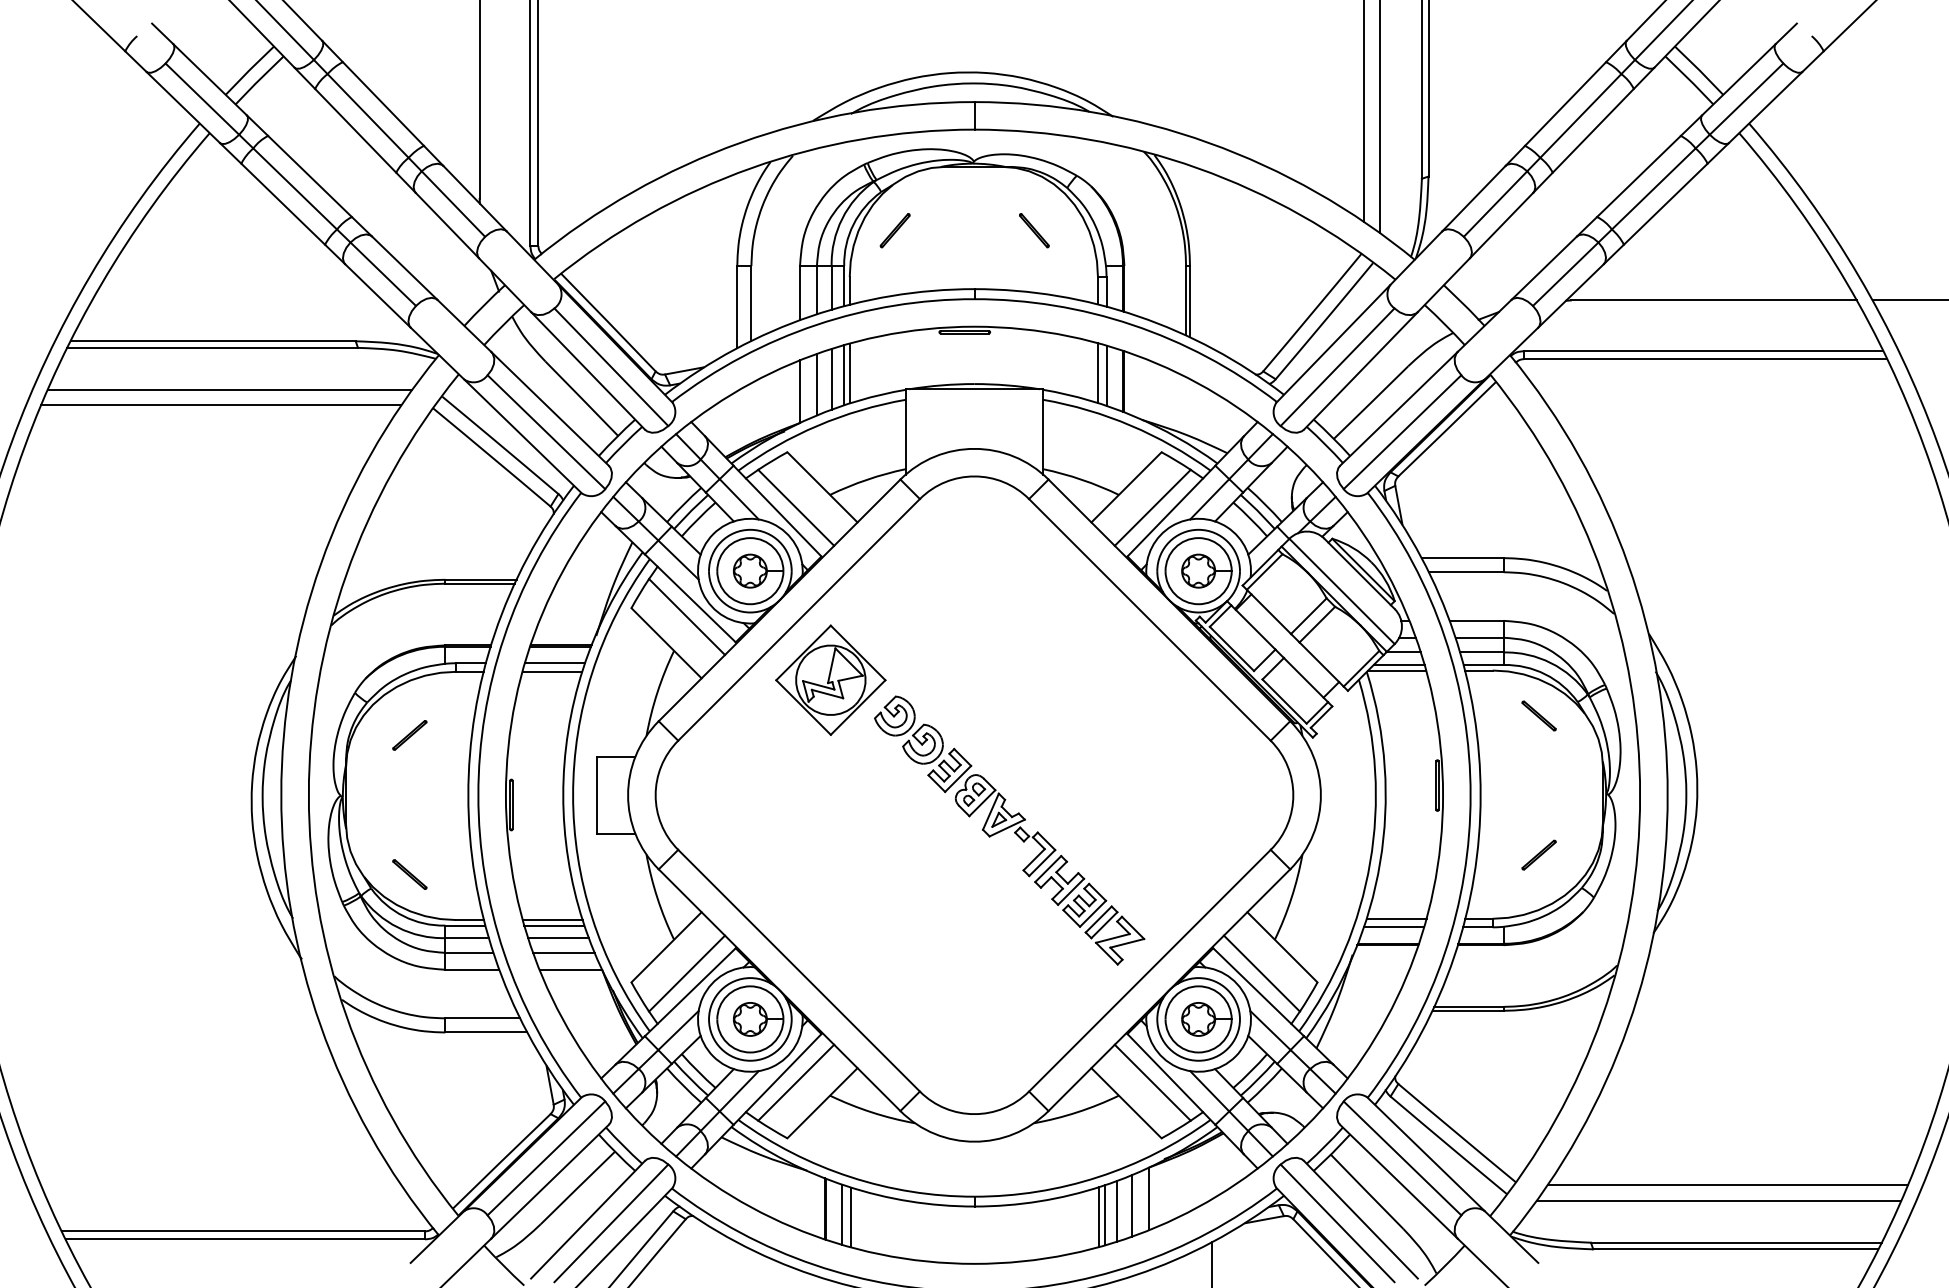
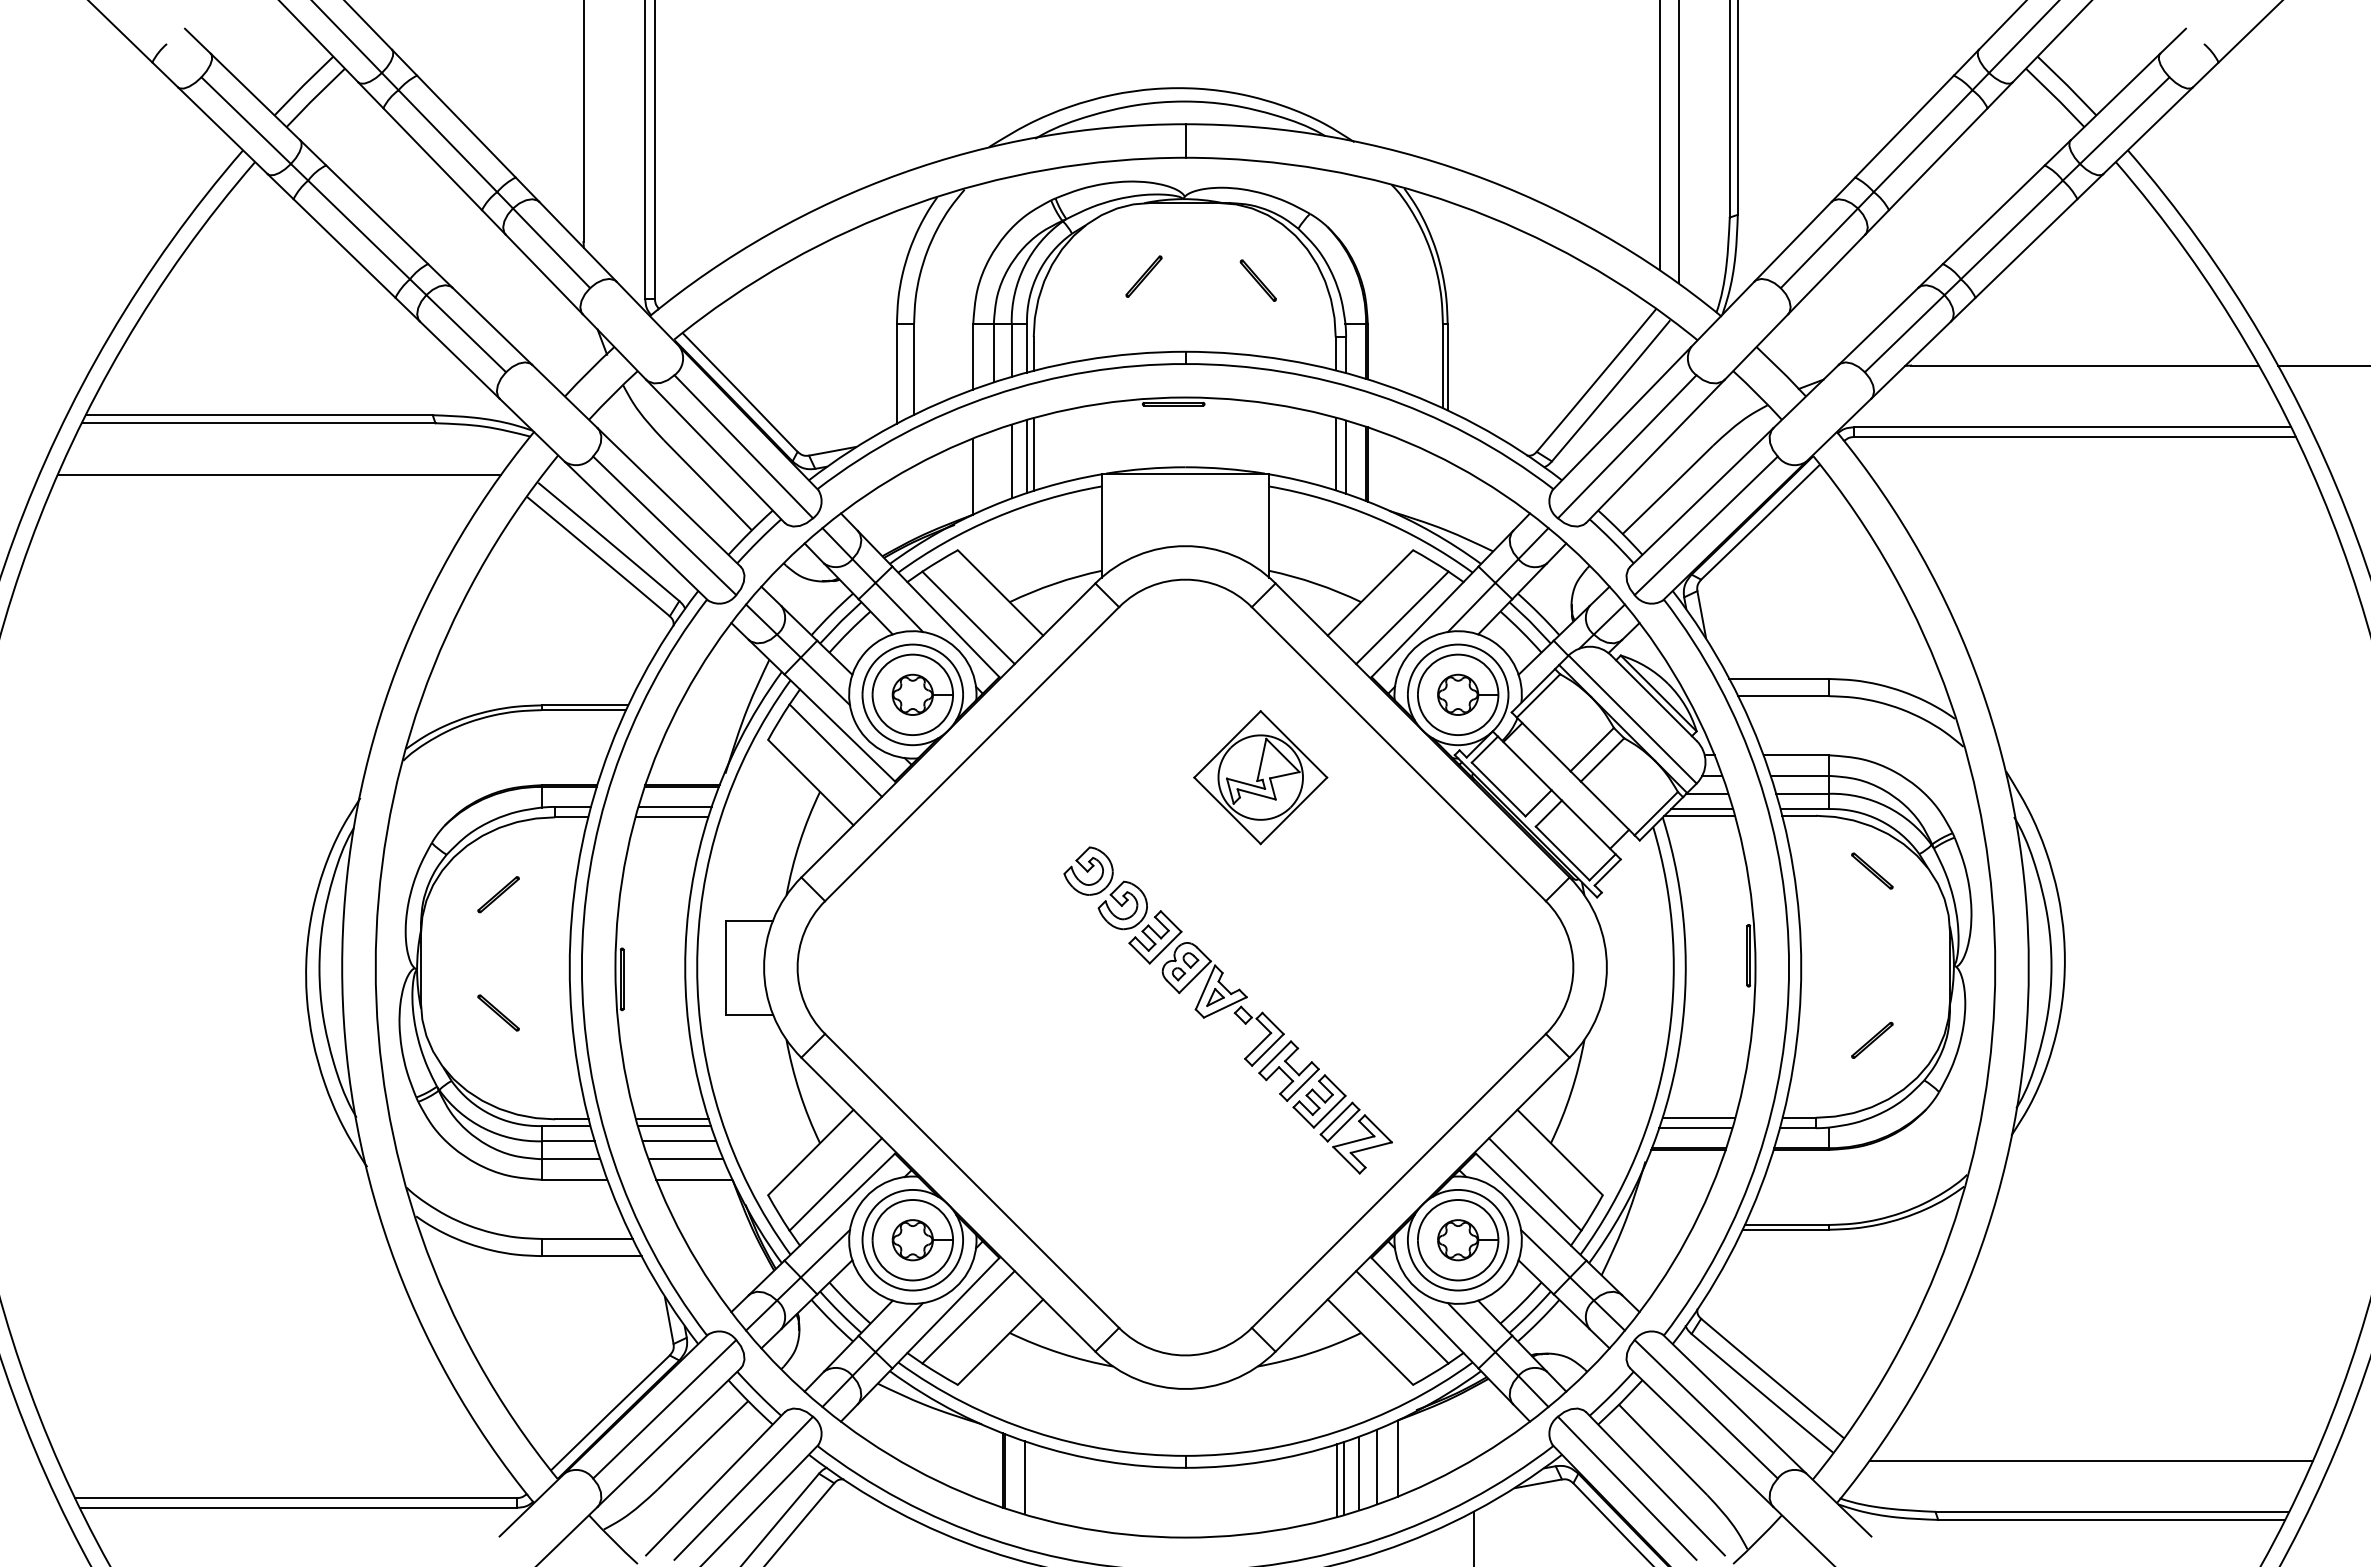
part: (894, 230) -> (1143, 276), moved
line: (816, 384) -> (993, 467), removed
line: (220, 405) -> (268, 493), removed
part: (830, 680) -> (1260, 777), moved
part: (409, 874) -> (498, 1012), moved
line: (1727, 1184) -> (2101, 1441), removed
line: (851, 1216) -> (1035, 1480), removed

